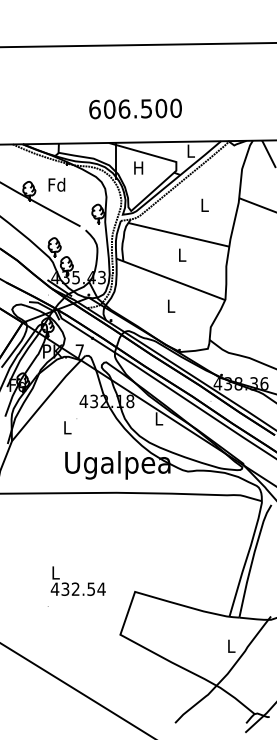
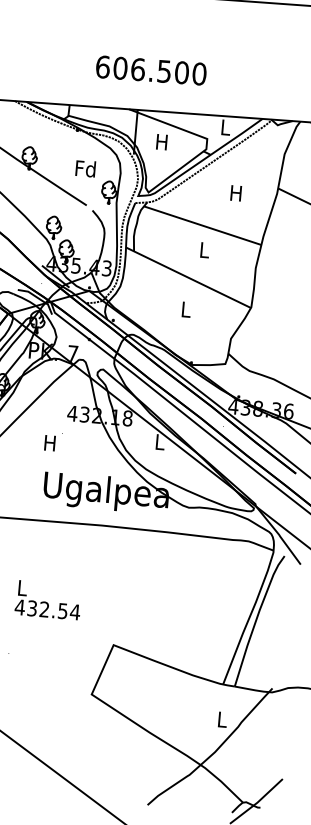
text: (135, 108) -> (151, 70), moved
text: (56, 184) -> (85, 168), moved
text: (204, 204) -> (236, 192), L -> H
text: (66, 427) -> (49, 442), L -> H
text: (77, 580) -> (47, 599), moved

